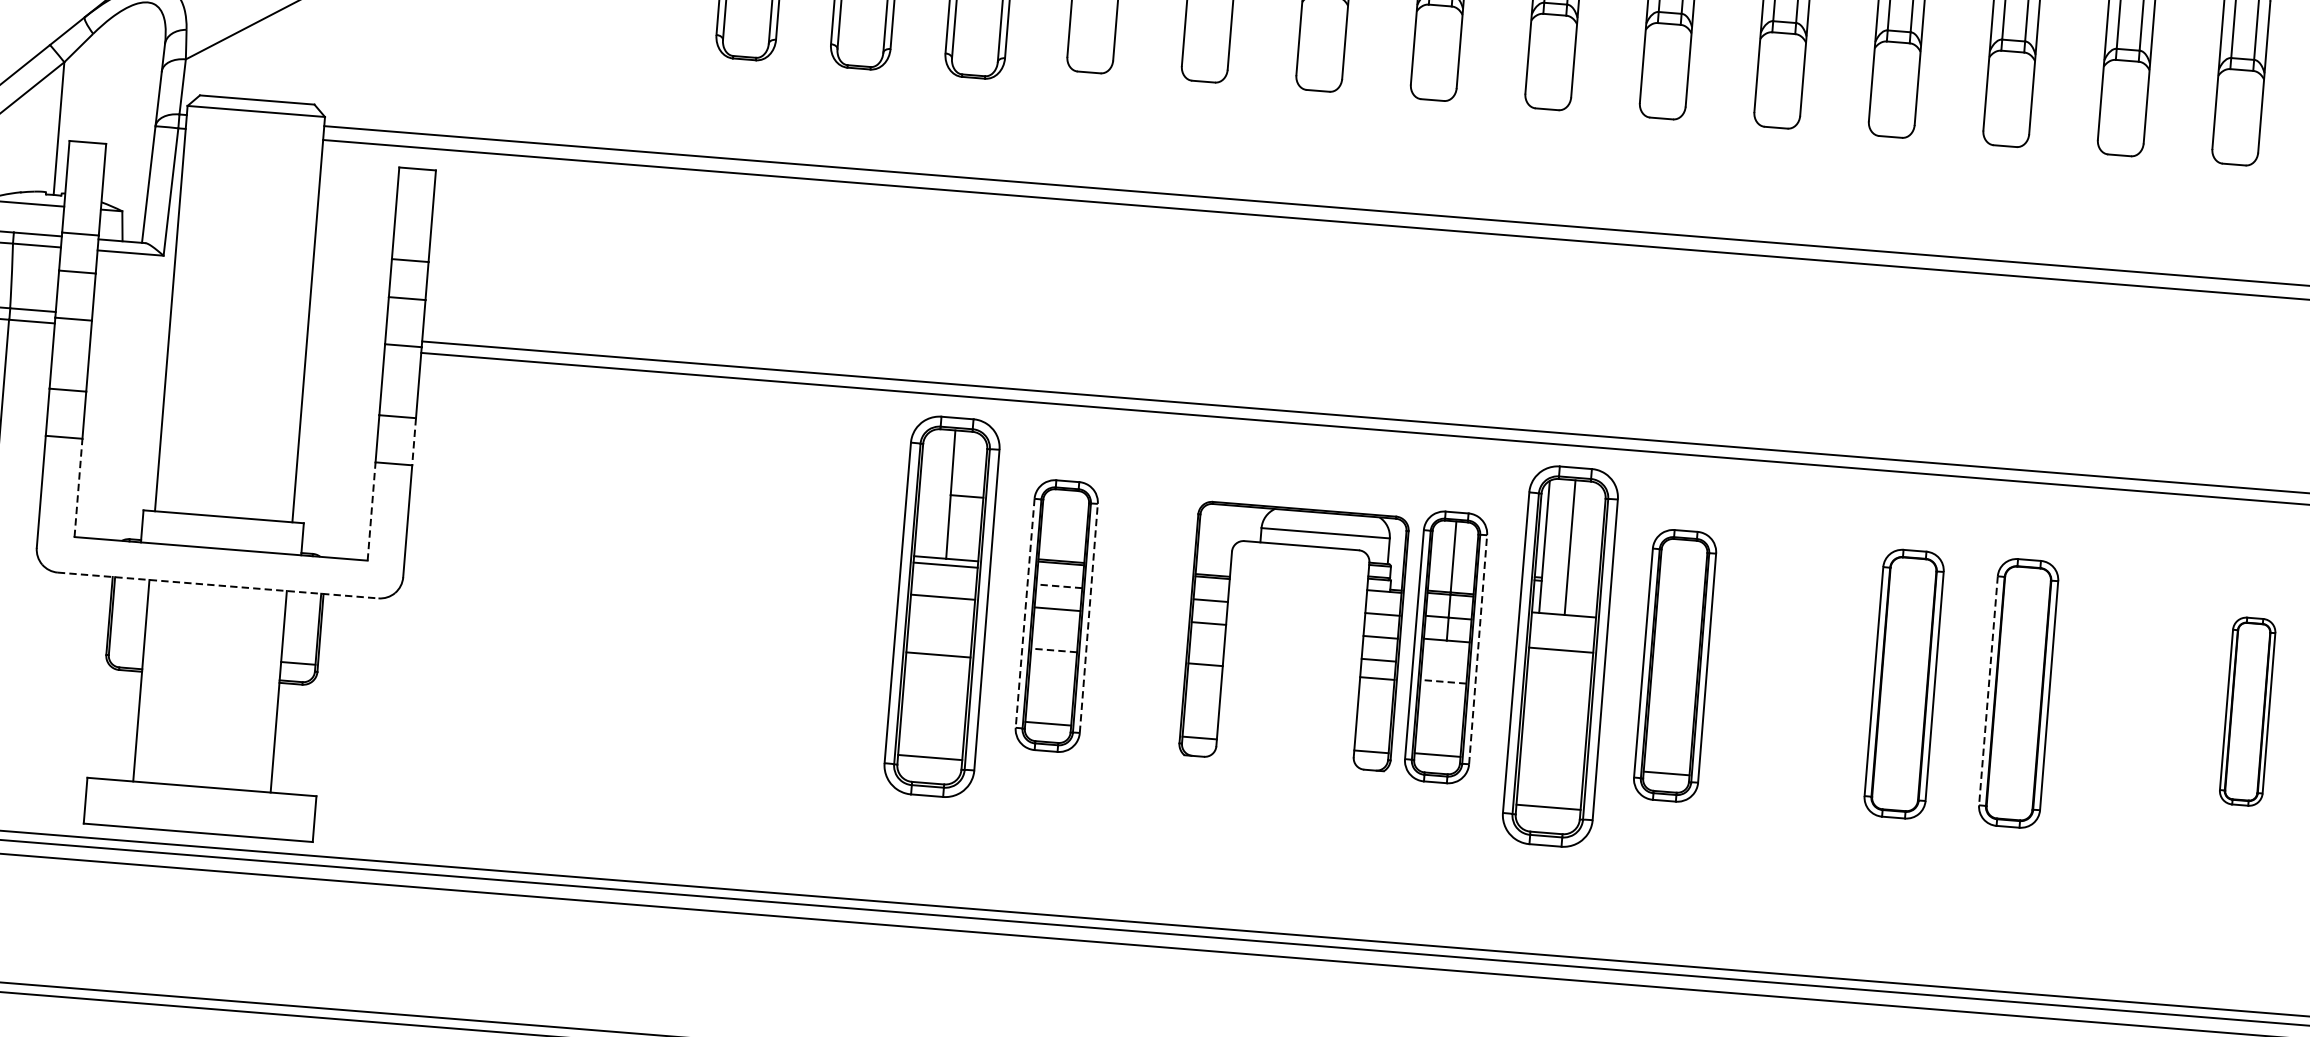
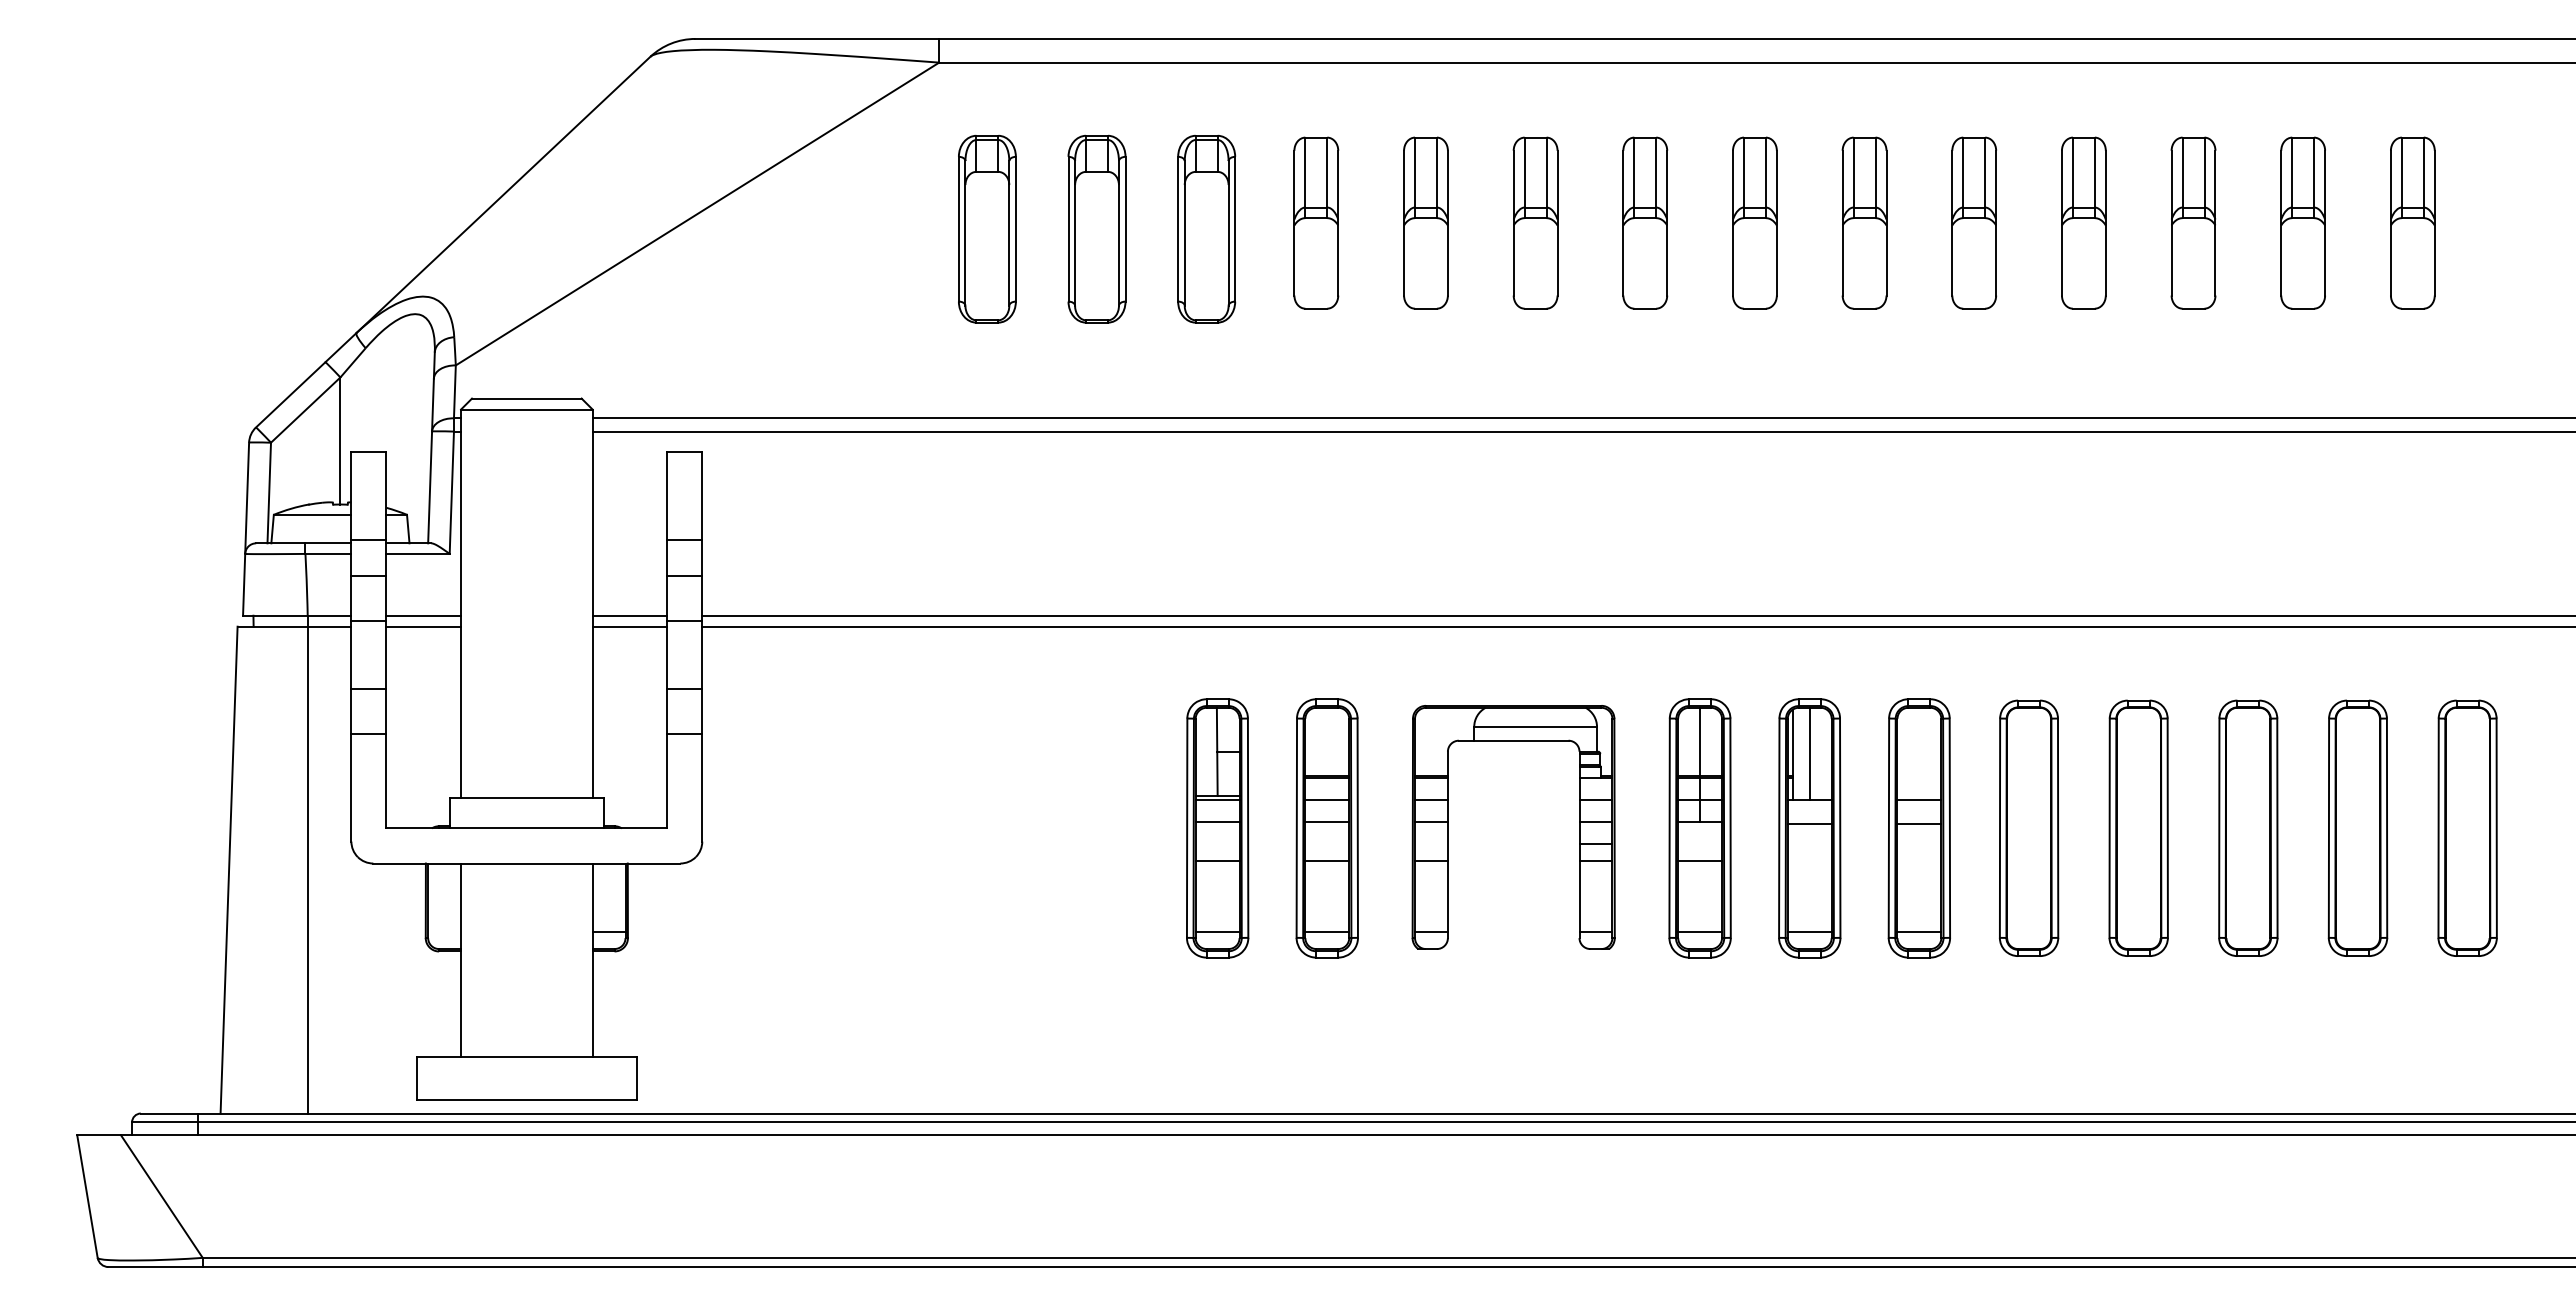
line: (131, 317) -> (423, 615), added
line: (130, 329) -> (423, 626), added
line: (346, 335) -> (629, 615), added
line: (345, 346) -> (629, 626), added
line: (414, 441) -> (702, 711), dashed -> solid
line: (78, 487) -> (386, 780), dashed -> solid
line: (372, 510) -> (667, 780), dashed -> solid
line: (217, 585) -> (526, 863), dashed -> solid
line: (1059, 585) -> (1327, 799), dashed -> solid
part: (942, 606) -> (1217, 828), size x0.71
line: (1024, 613) -> (1296, 828), dashed -> solid
line: (1088, 618) -> (1357, 828), dashed -> solid
part: (1226, 630) -> (1448, 827), moved
line: (1677, 635) -> (1919, 799), added
line: (1054, 650) -> (1327, 861), dashed -> solid
line: (1477, 650) -> (1730, 828), dashed -> solid
part: (1560, 656) -> (1809, 828), size x0.71
line: (1675, 661) -> (1919, 824), added
part: (1789, 674) -> (2028, 827), added
line: (1443, 681) -> (1700, 861), dashed -> solid
line: (1988, 691) -> (2219, 828), dashed -> solid
part: (2132, 701) -> (2357, 827), added
part: (2247, 710) -> (2467, 827), size x1.43

